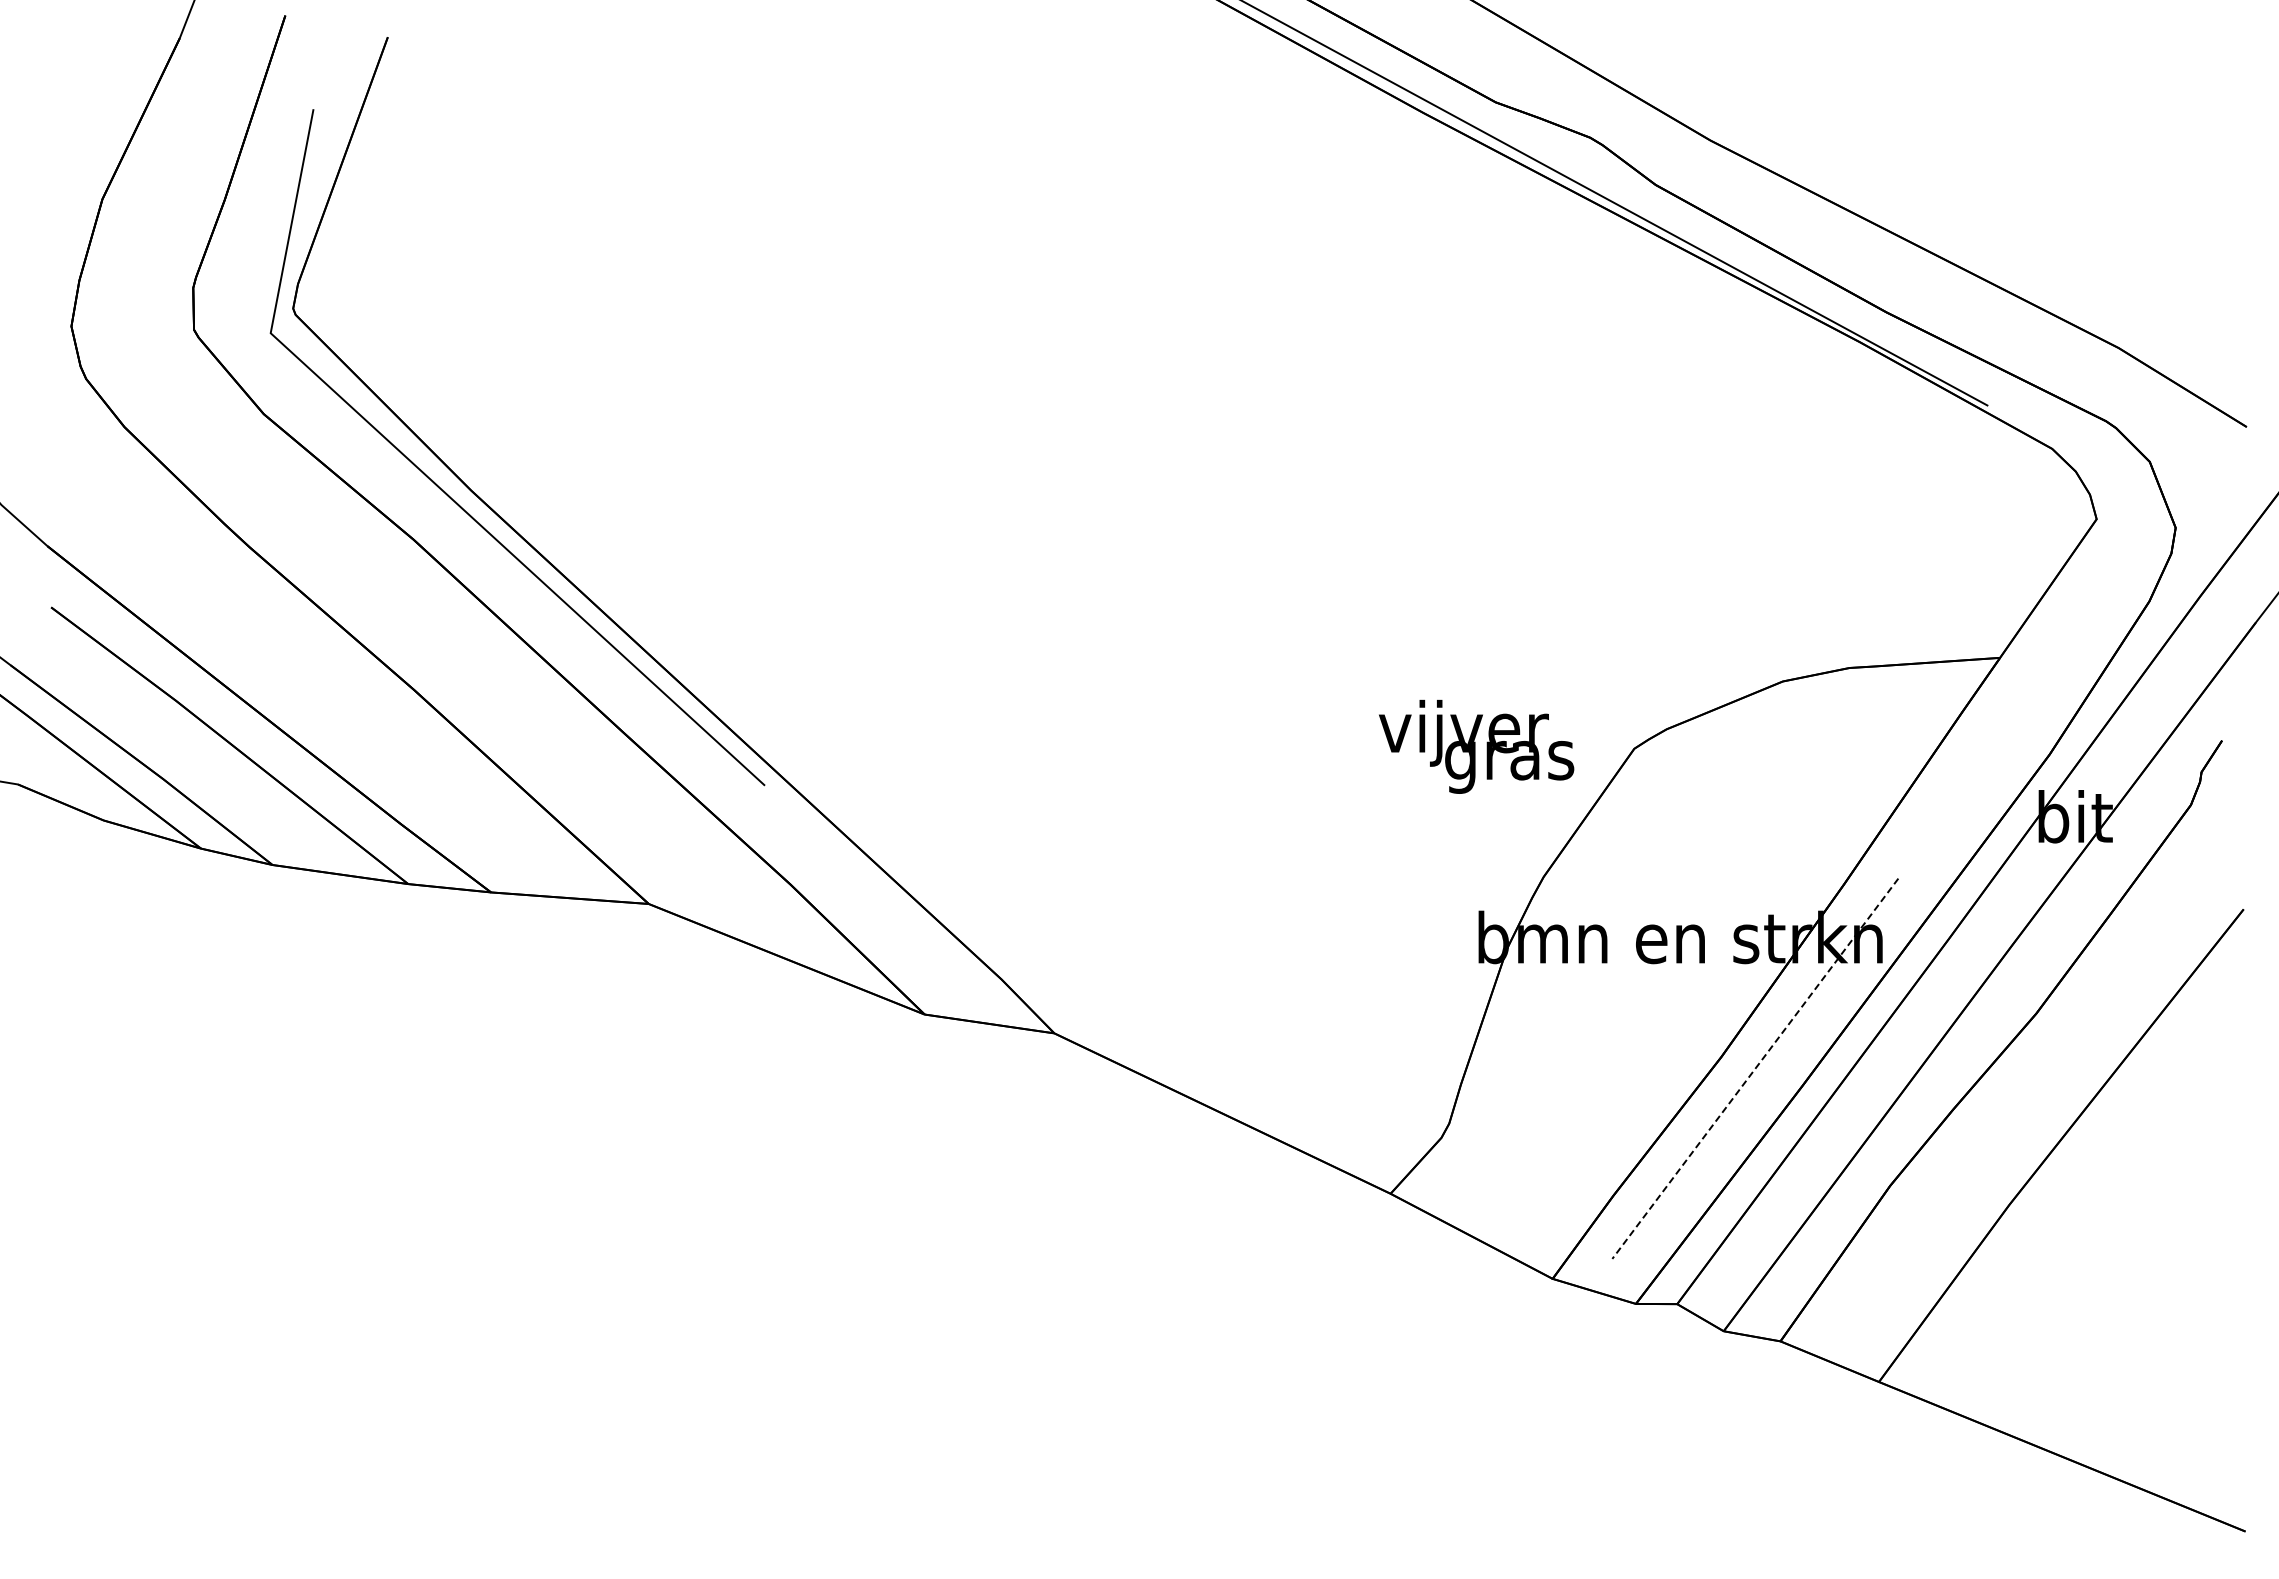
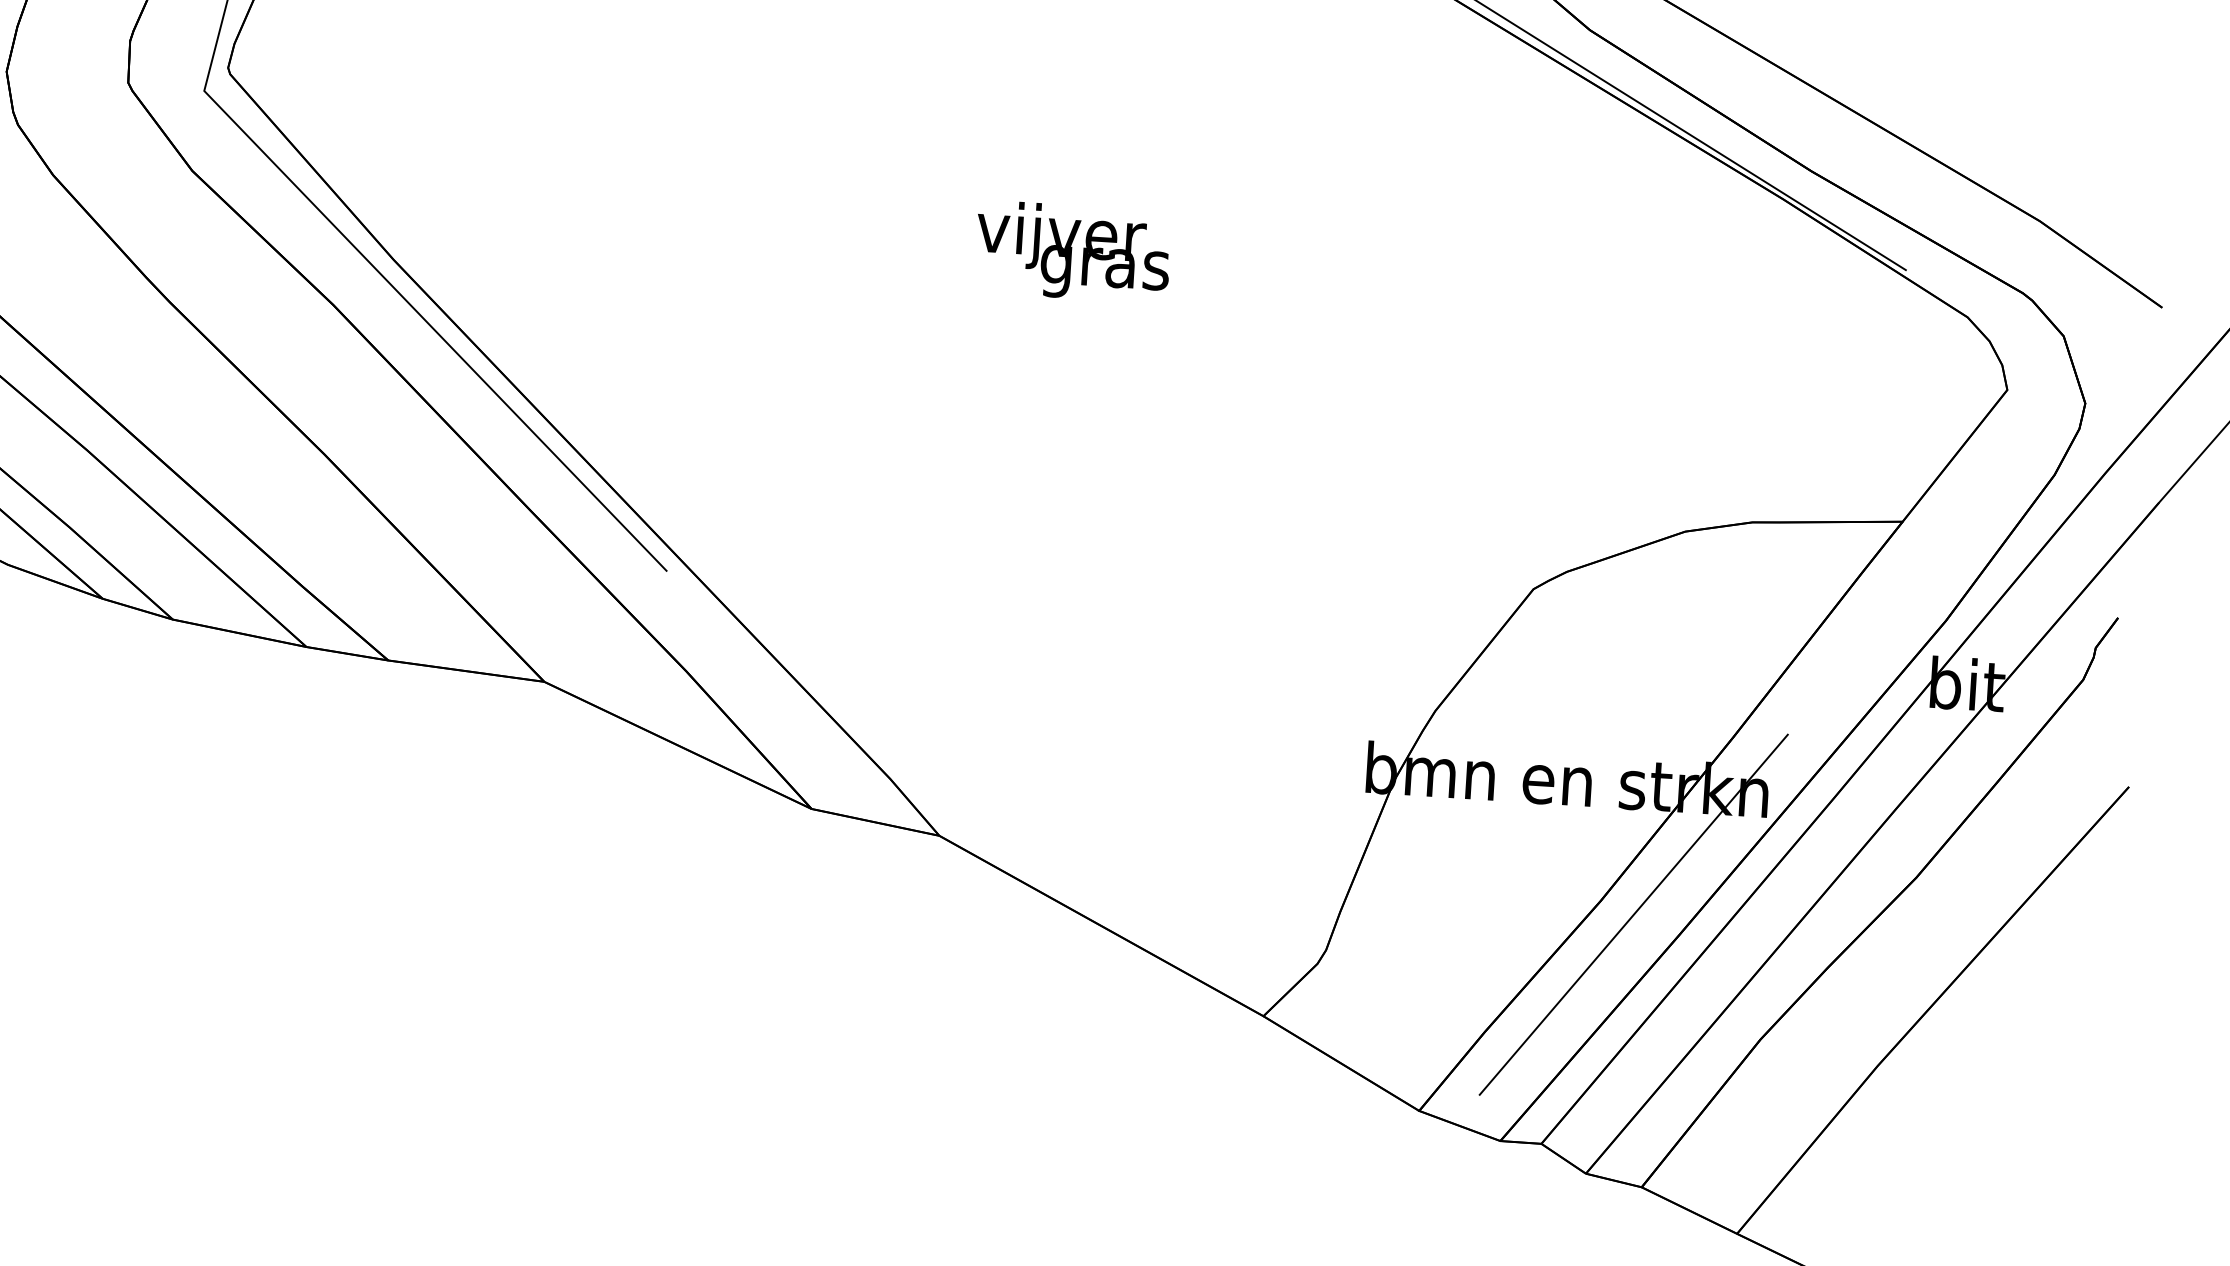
text: (1476, 746) -> (1072, 251), moved
line: (1755, 1068) -> (1633, 914), dashed -> solid

